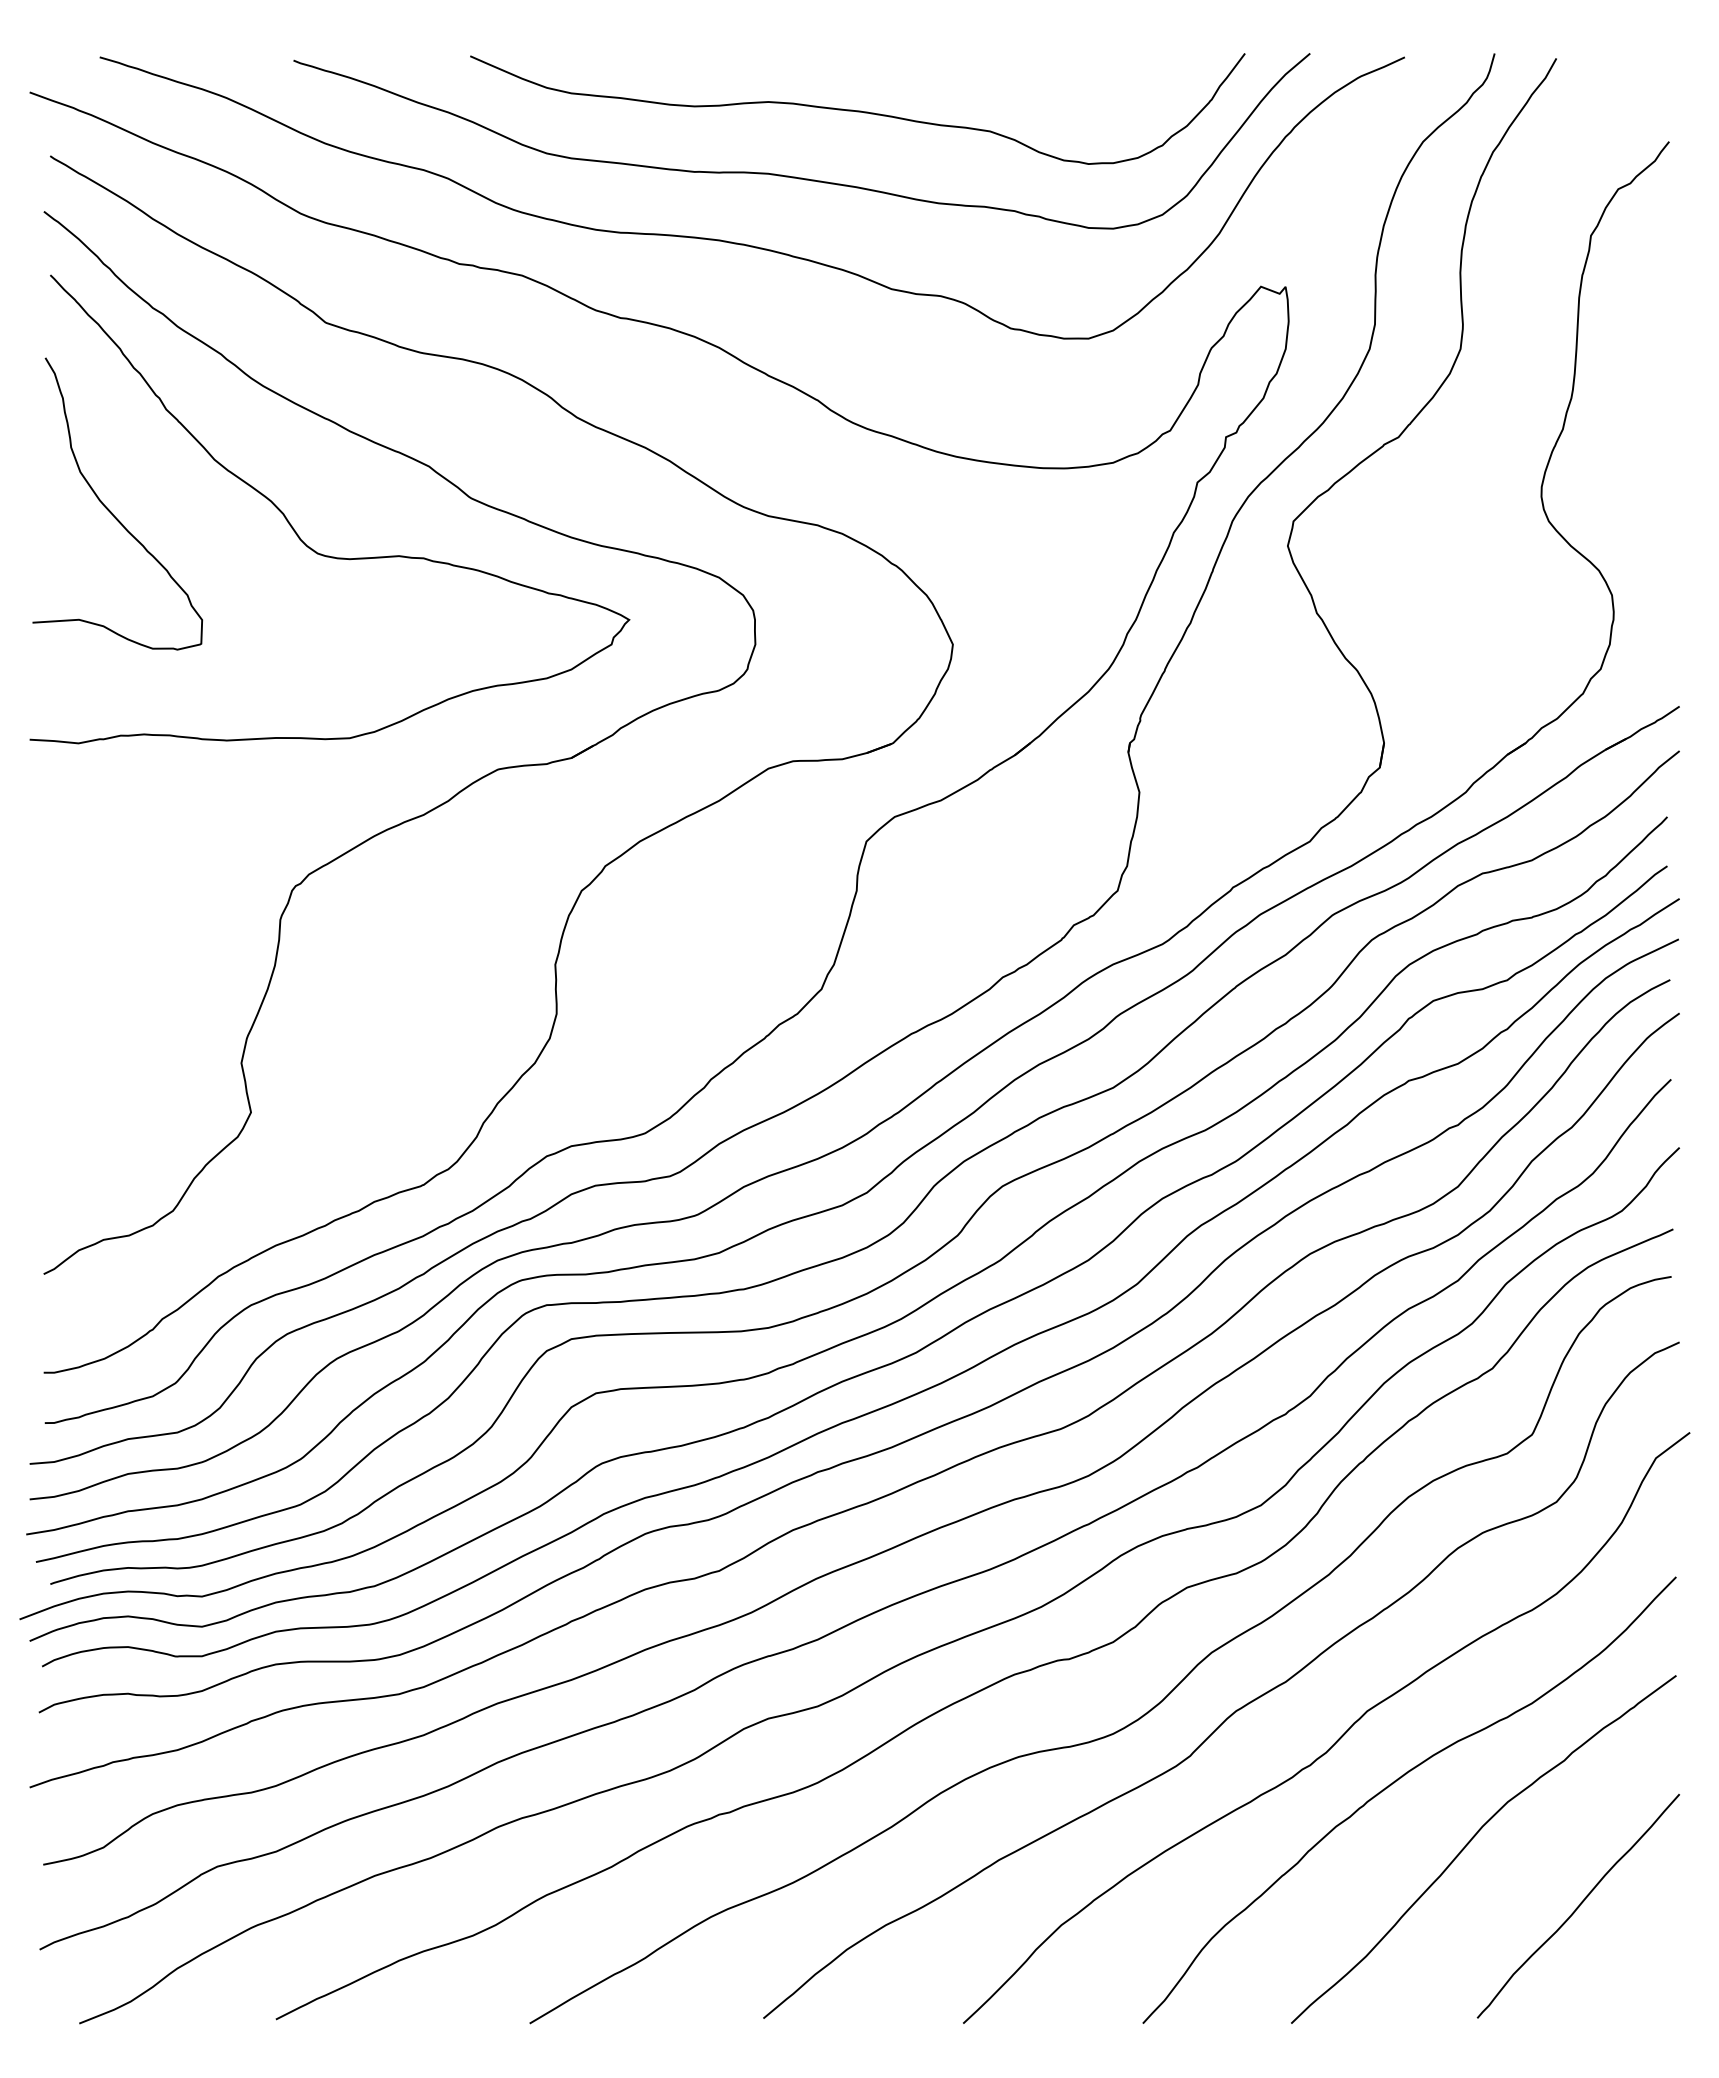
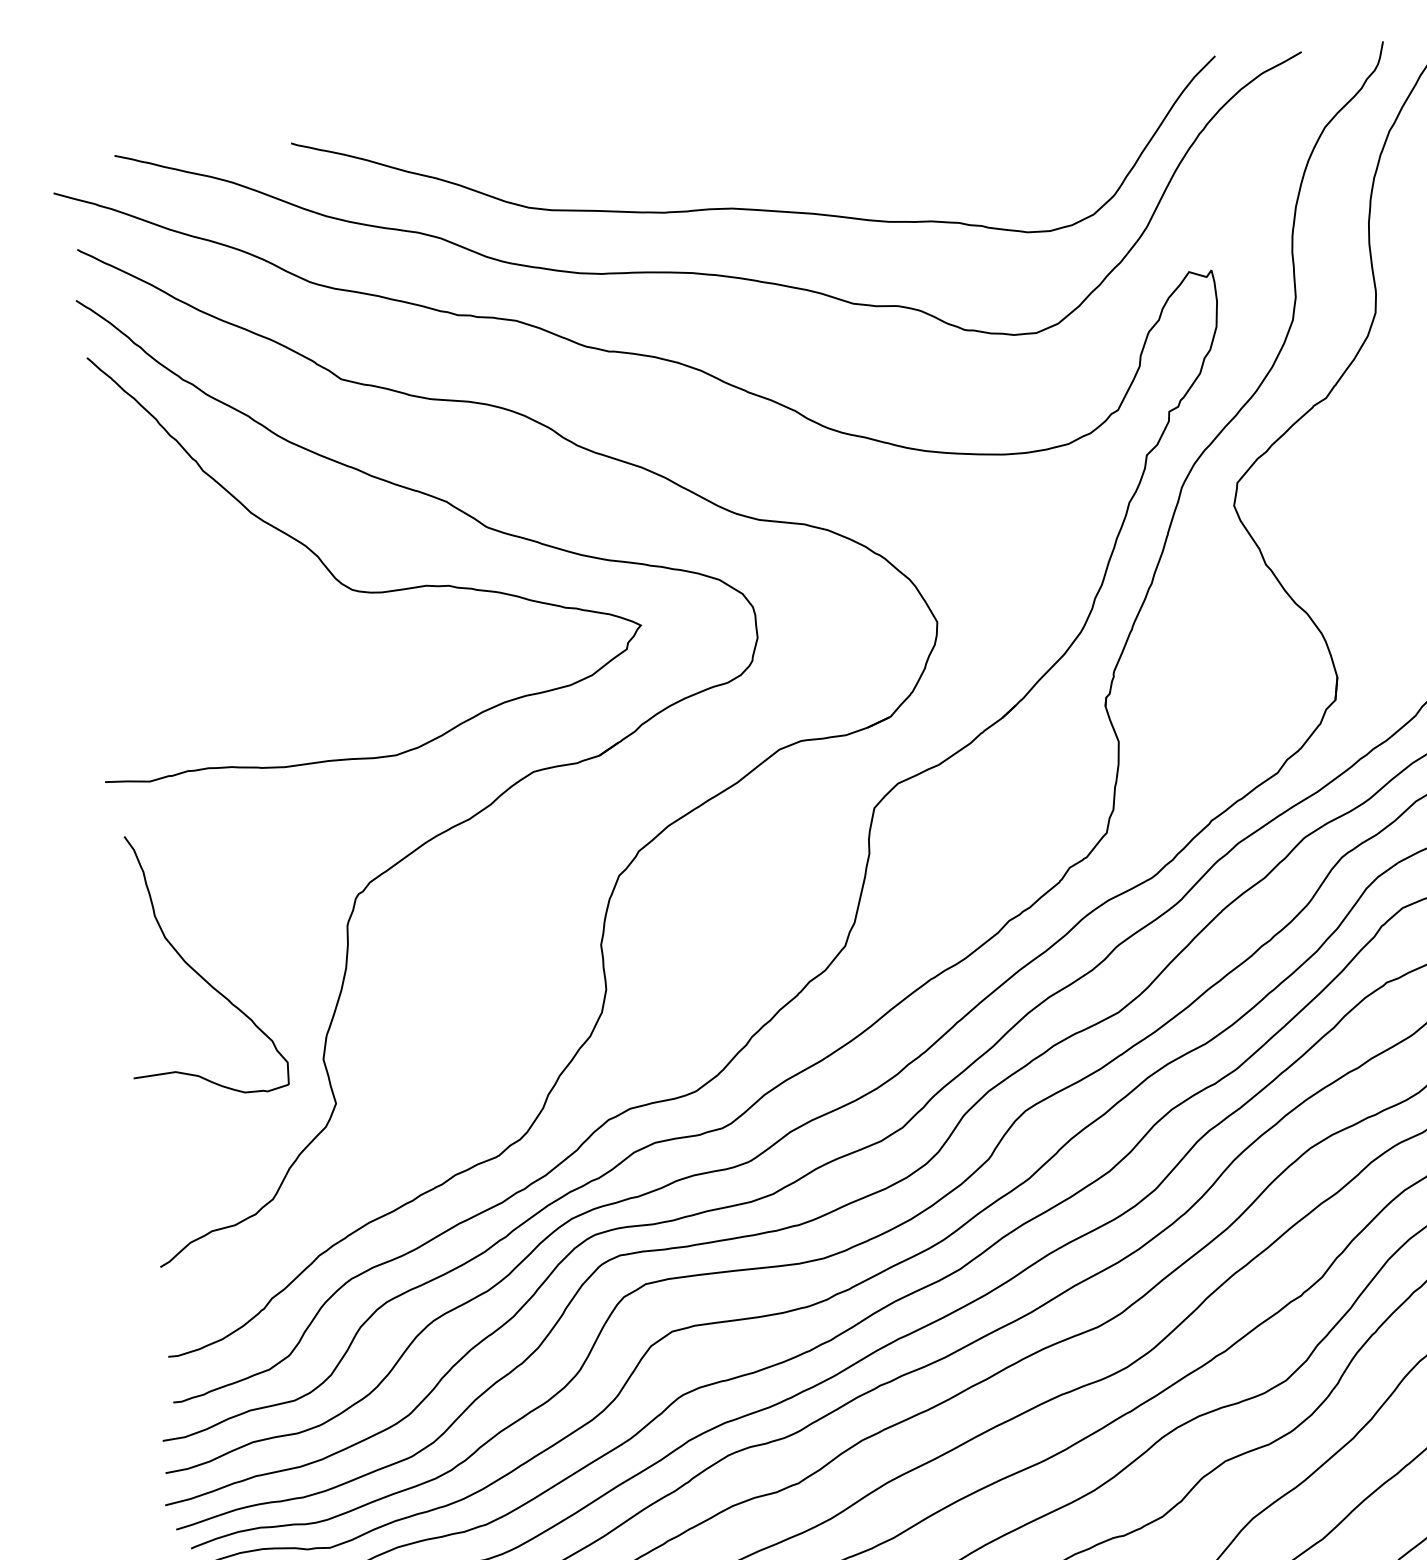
curve: (857, 110) -> (808, 143), removed
curve: (110, 510) -> (195, 970), moved

